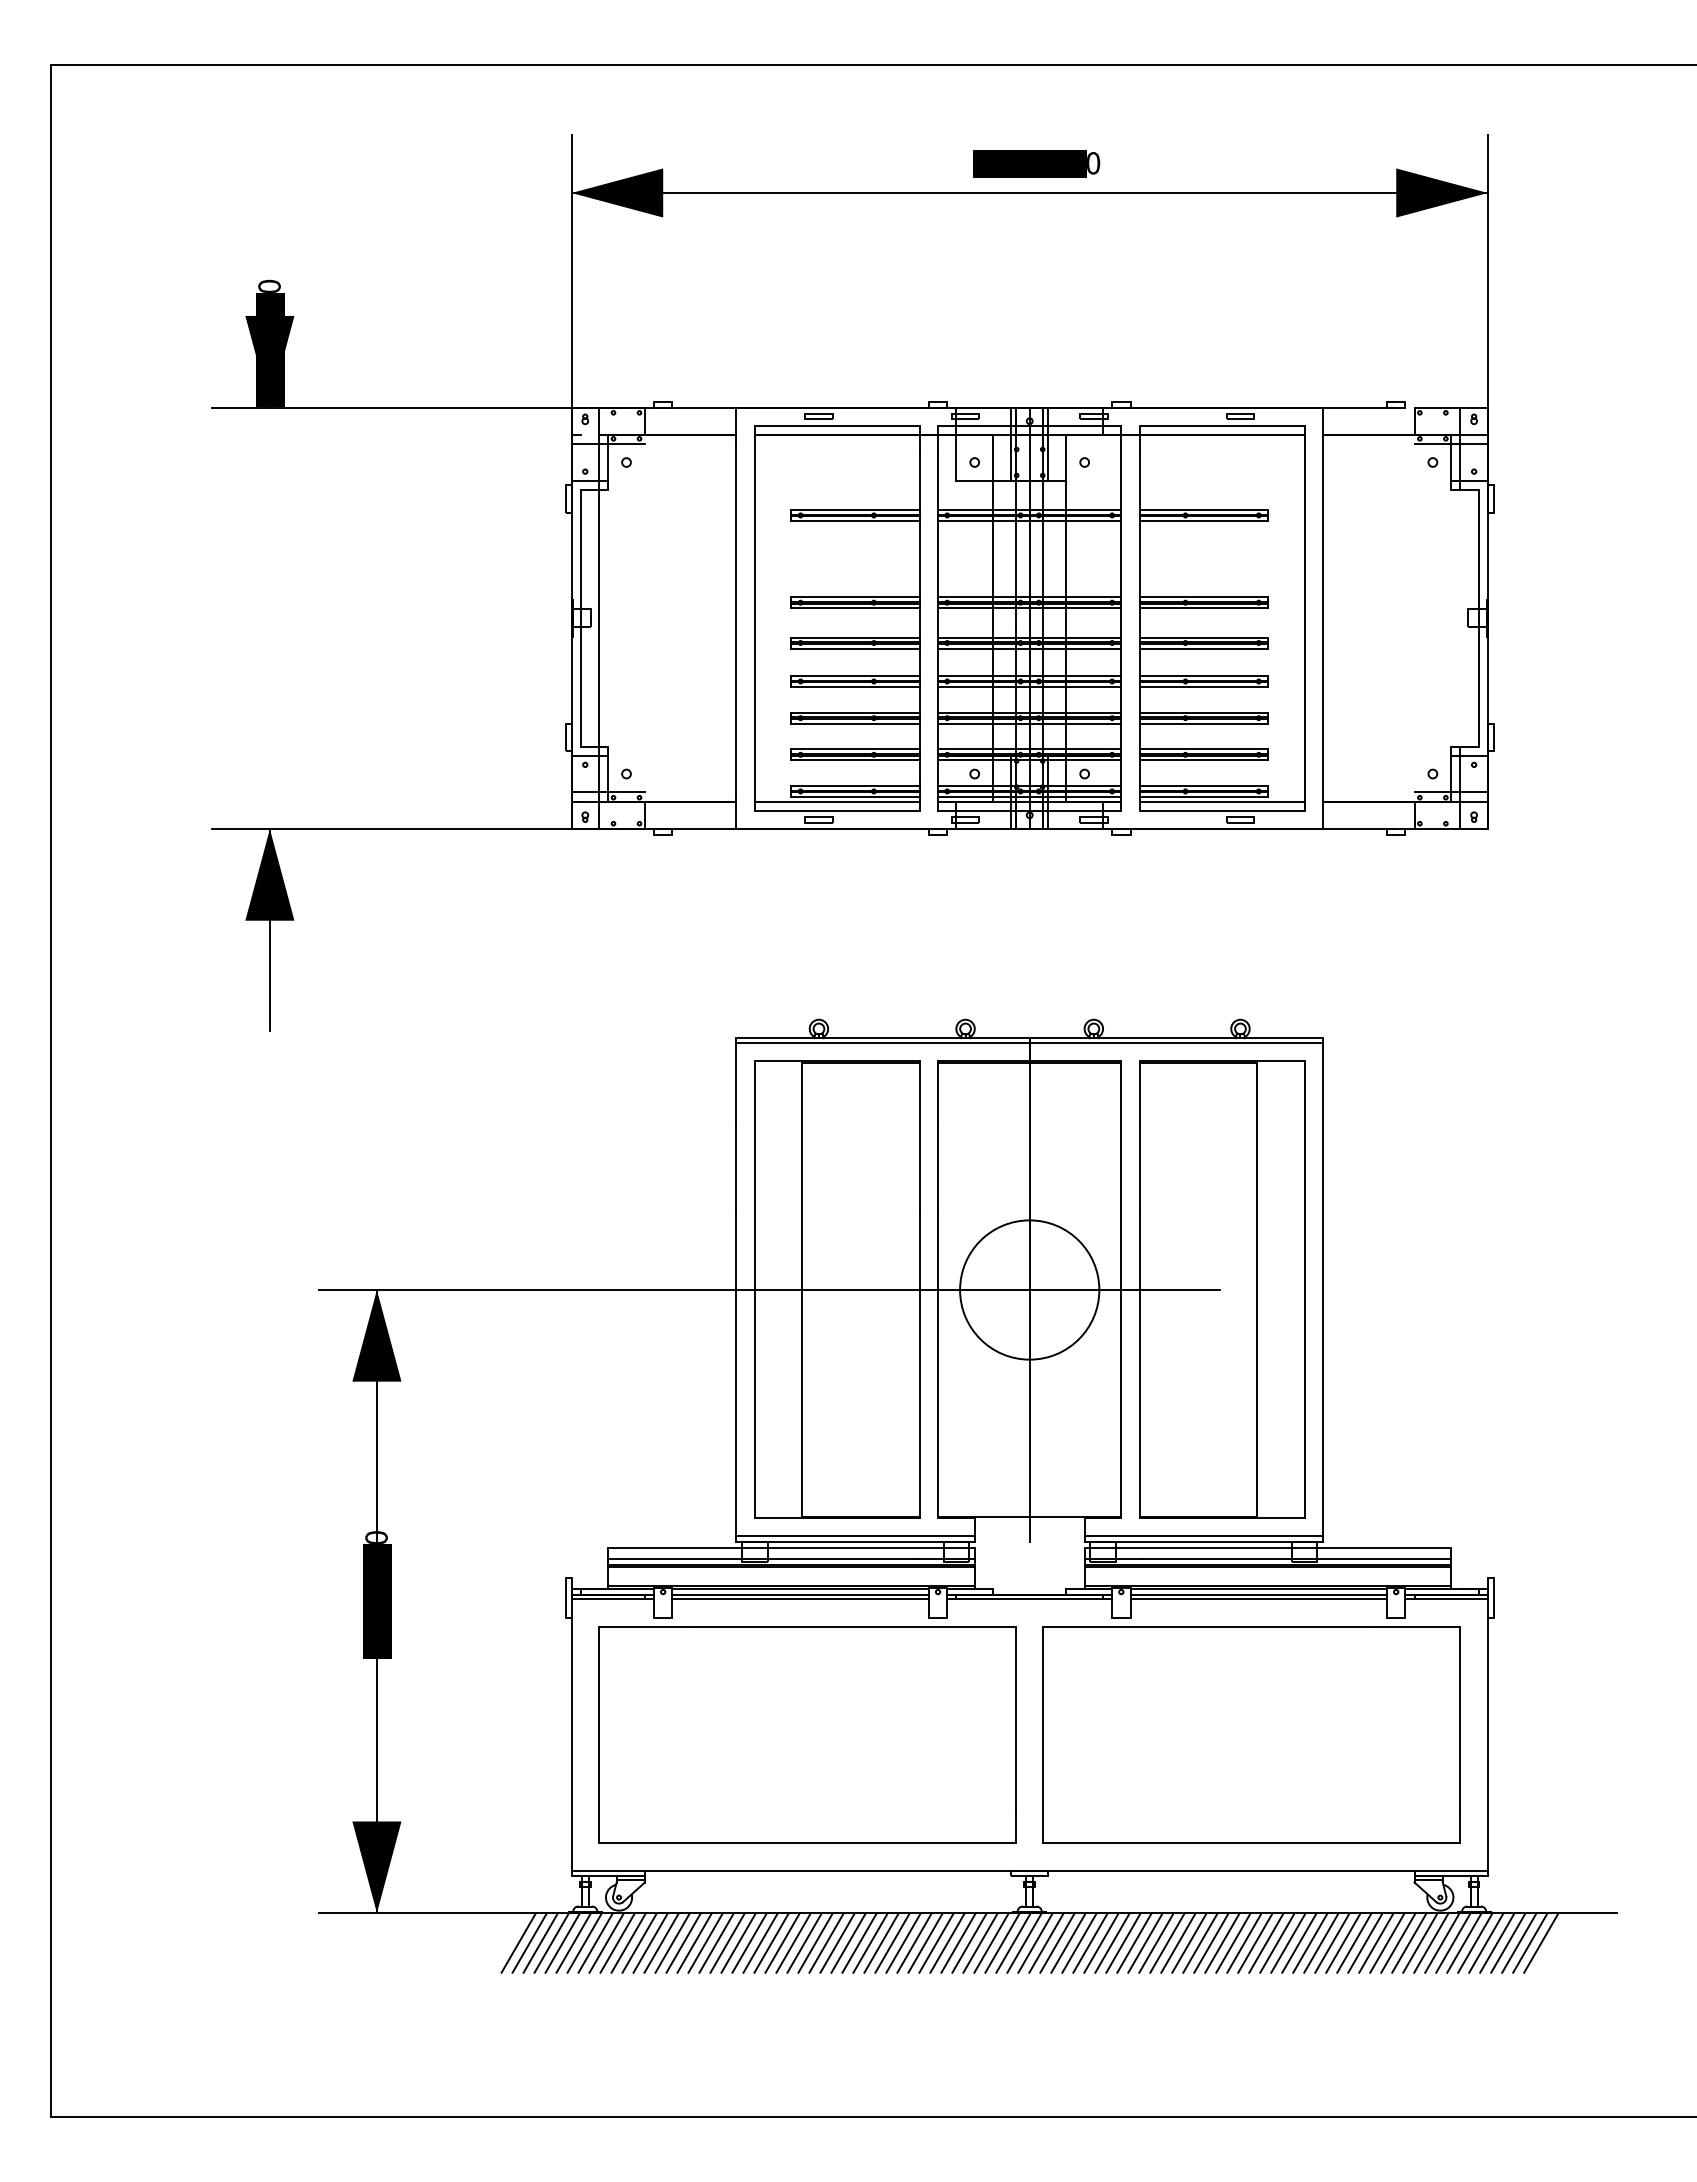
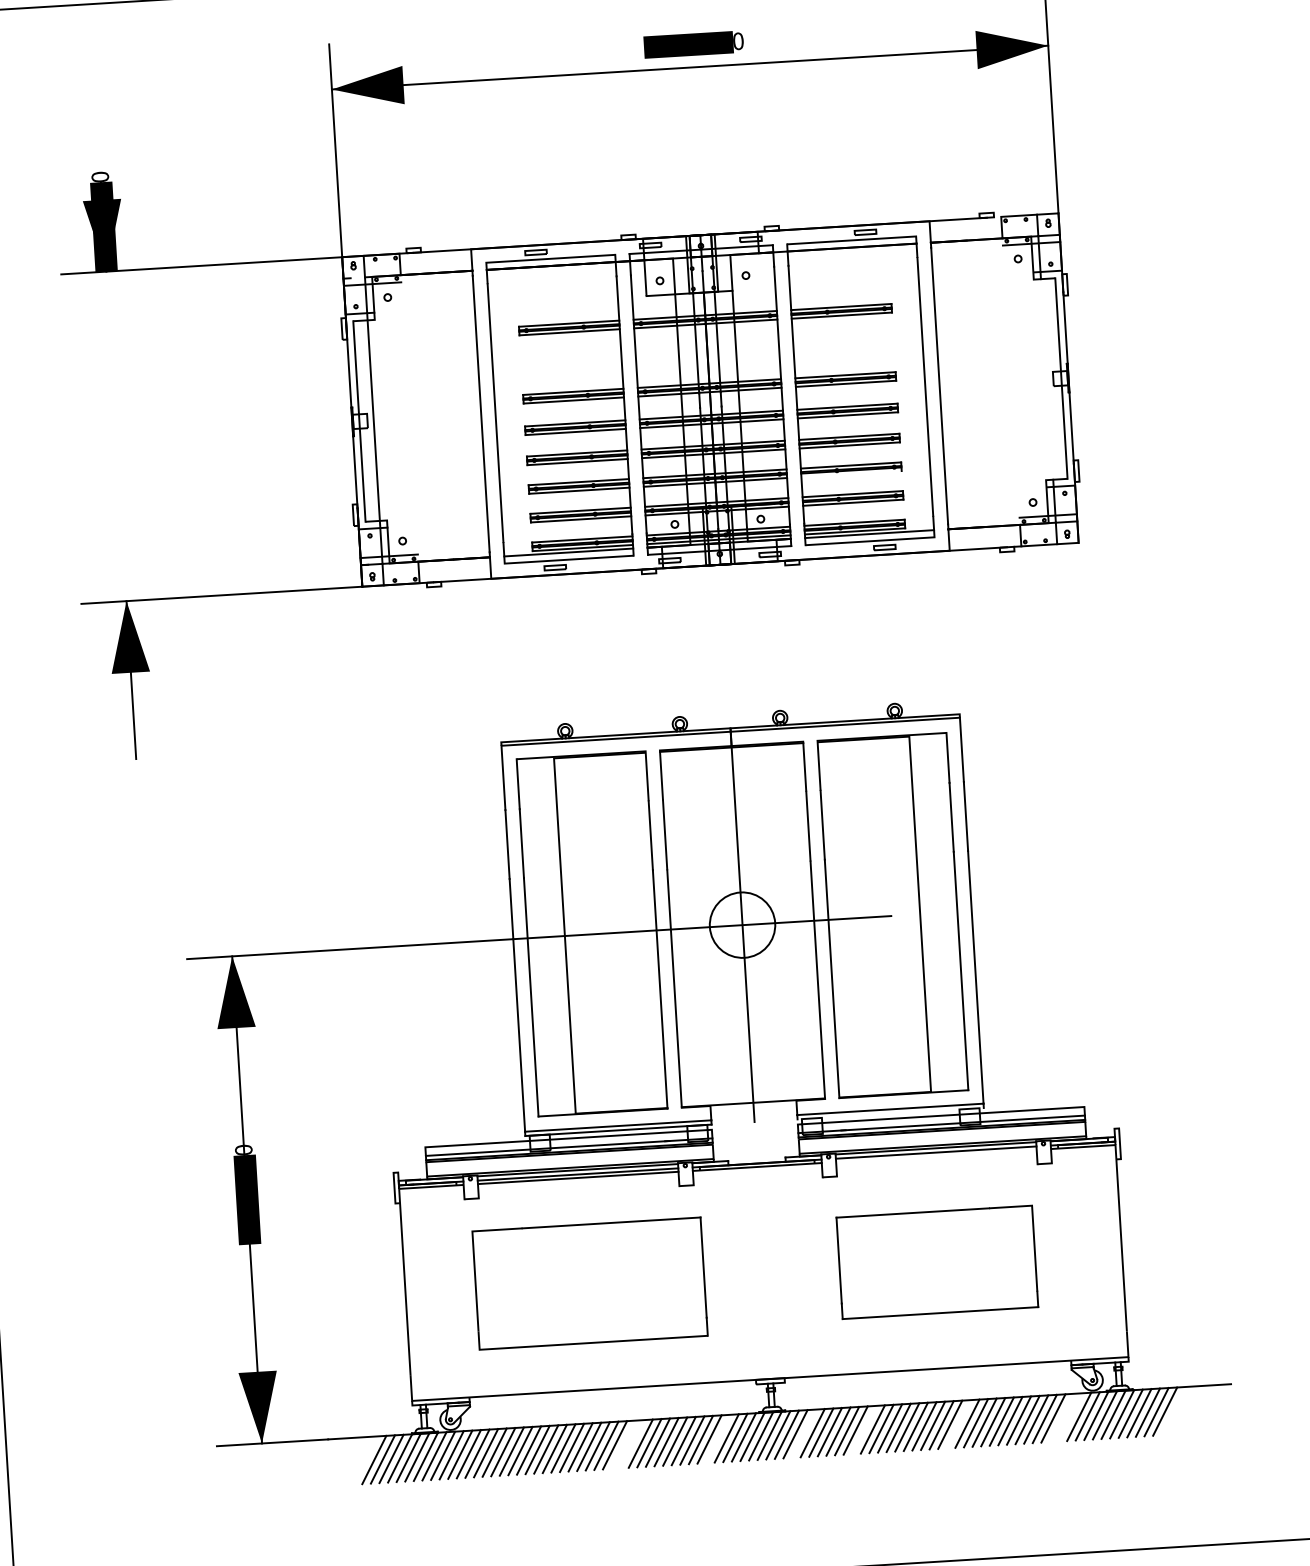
line: (1203, 723) -> (851, 473), removed
circle: (1029, 1289) -> (742, 924), size x0.6
line: (1203, 1541) -> (890, 1113), removed
line: (1258, 1599) -> (936, 1156), removed
part: (807, 1734) -> (590, 1283), size x0.7
part: (1251, 1734) -> (937, 1262), size x0.6
line: (837, 1942) -> (623, 1444), removed
line: (848, 1942) -> (632, 1443), removed
line: (958, 1942) -> (718, 1438), removed
line: (1068, 1942) -> (804, 1433), removed
line: (1145, 1942) -> (864, 1429), removed
line: (1266, 1942) -> (958, 1423), removed
line: (1398, 1942) -> (1062, 1417), removed
line: (1409, 1942) -> (1070, 1417), removed
line: (1541, 1942) -> (1173, 1410), removed

